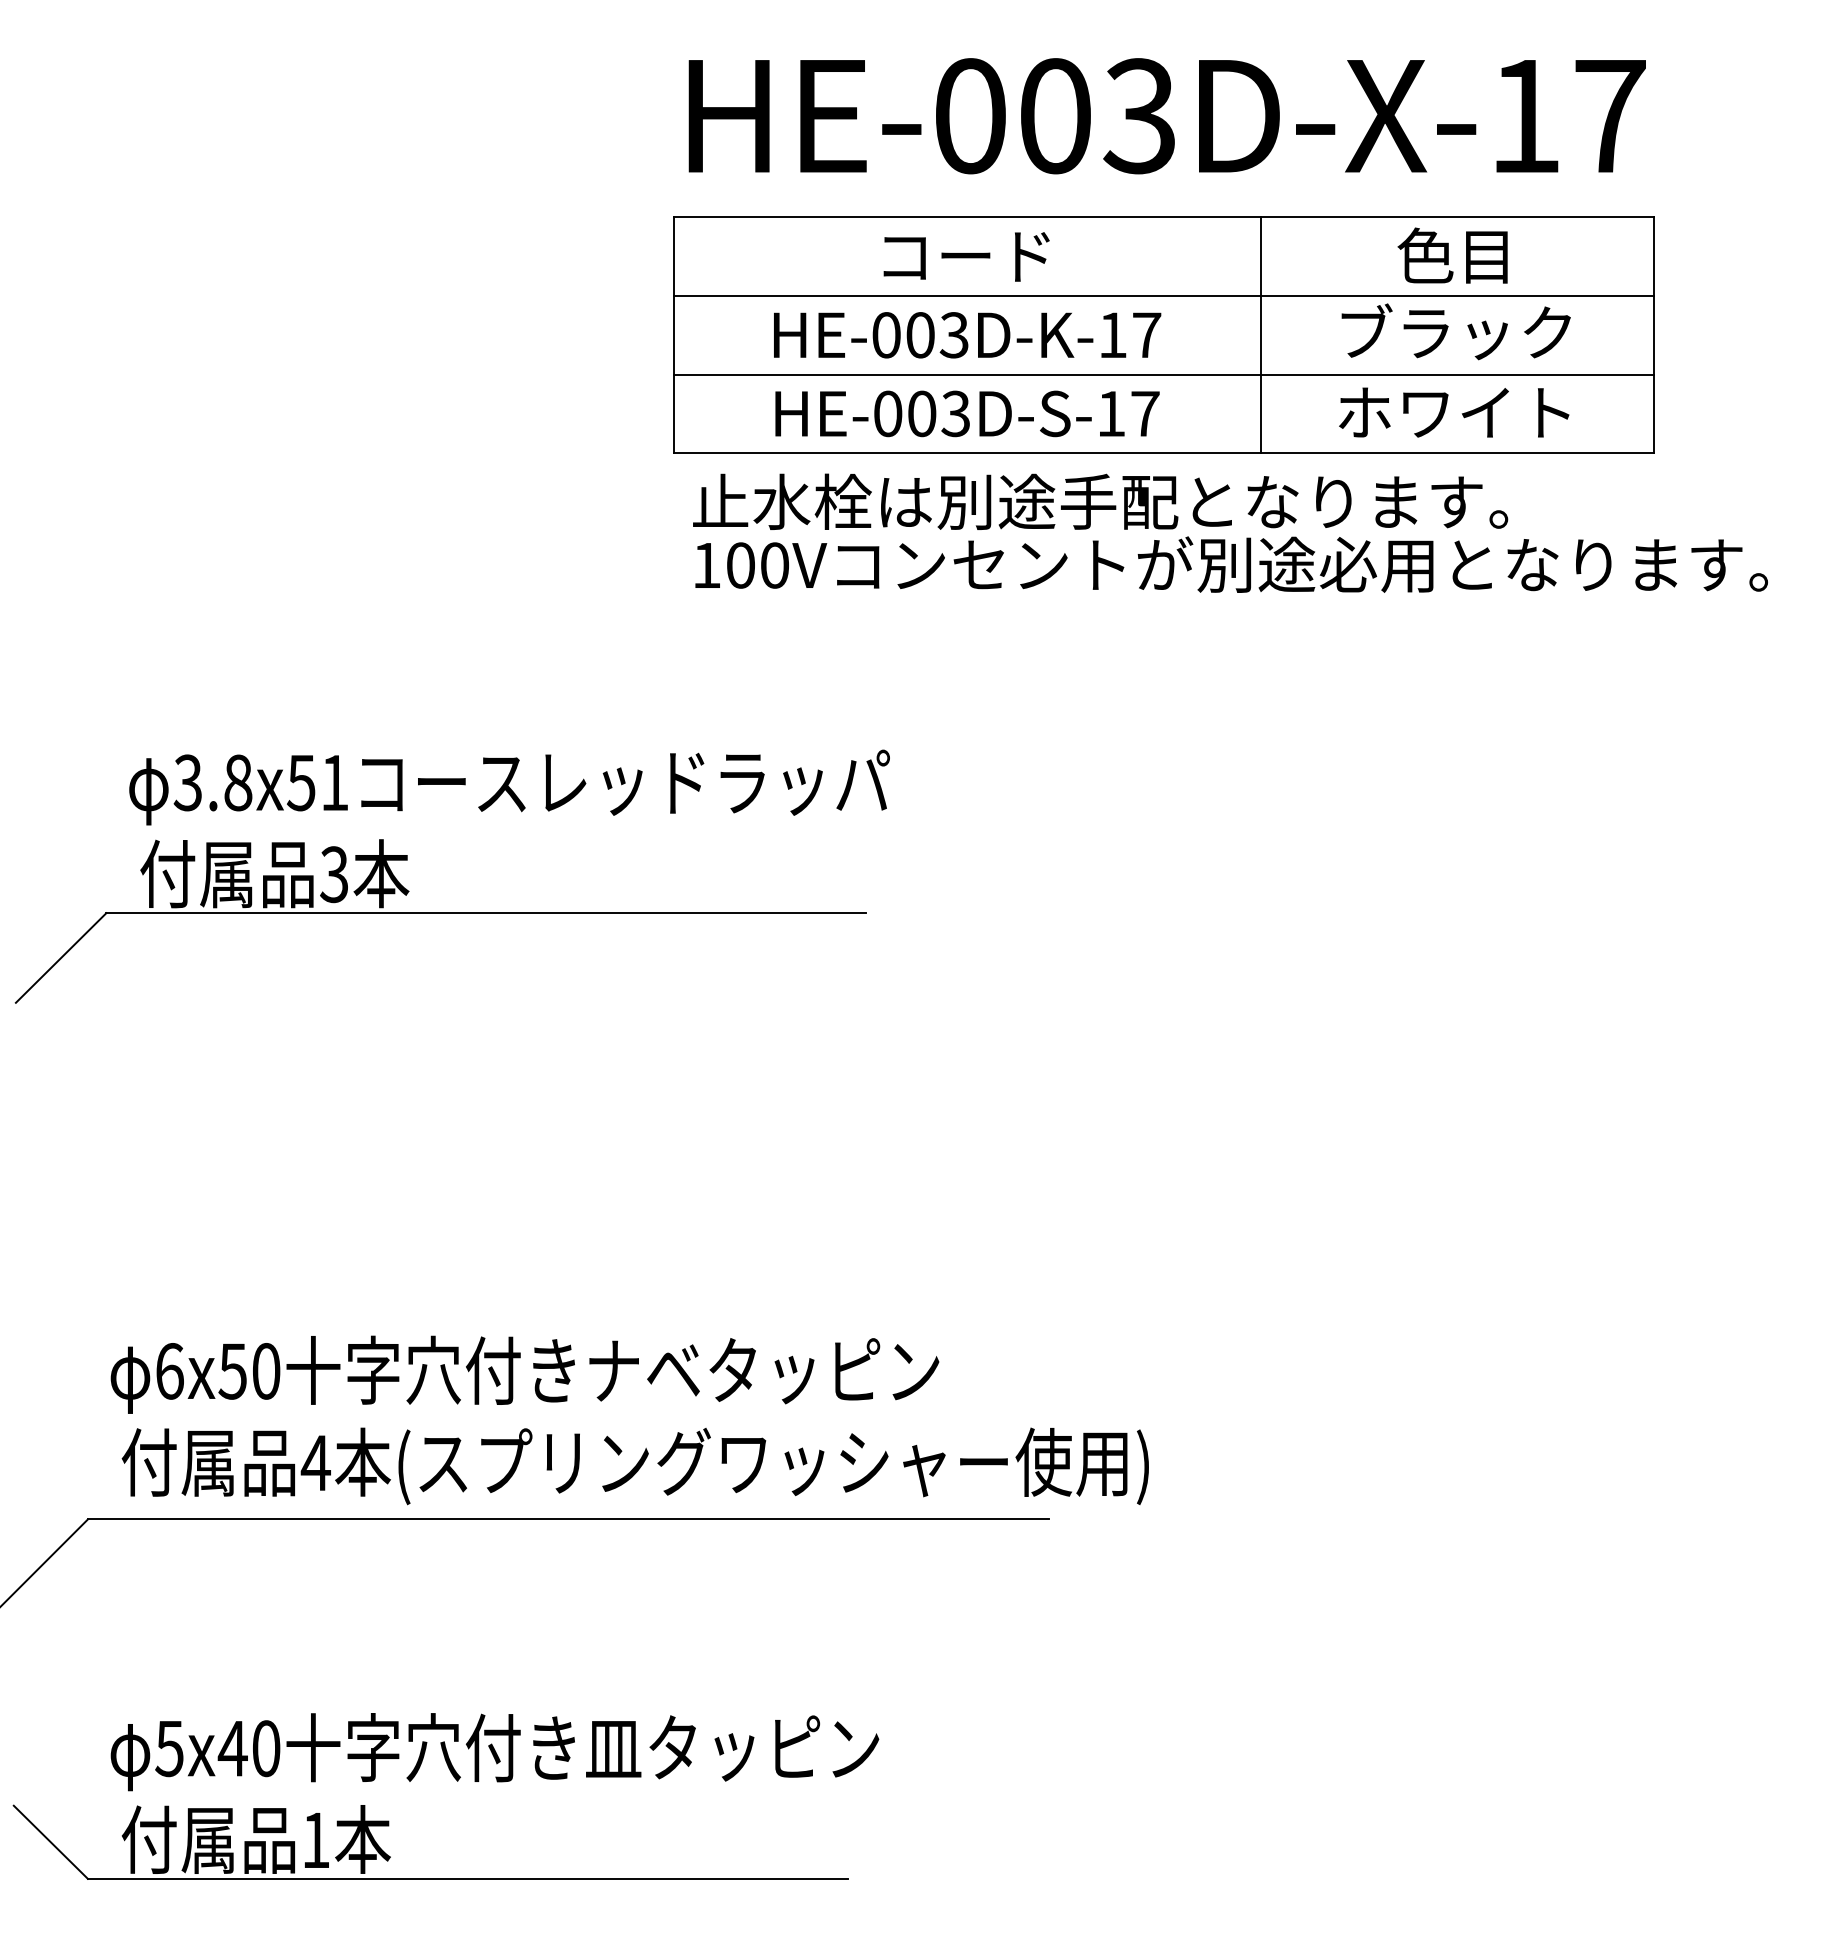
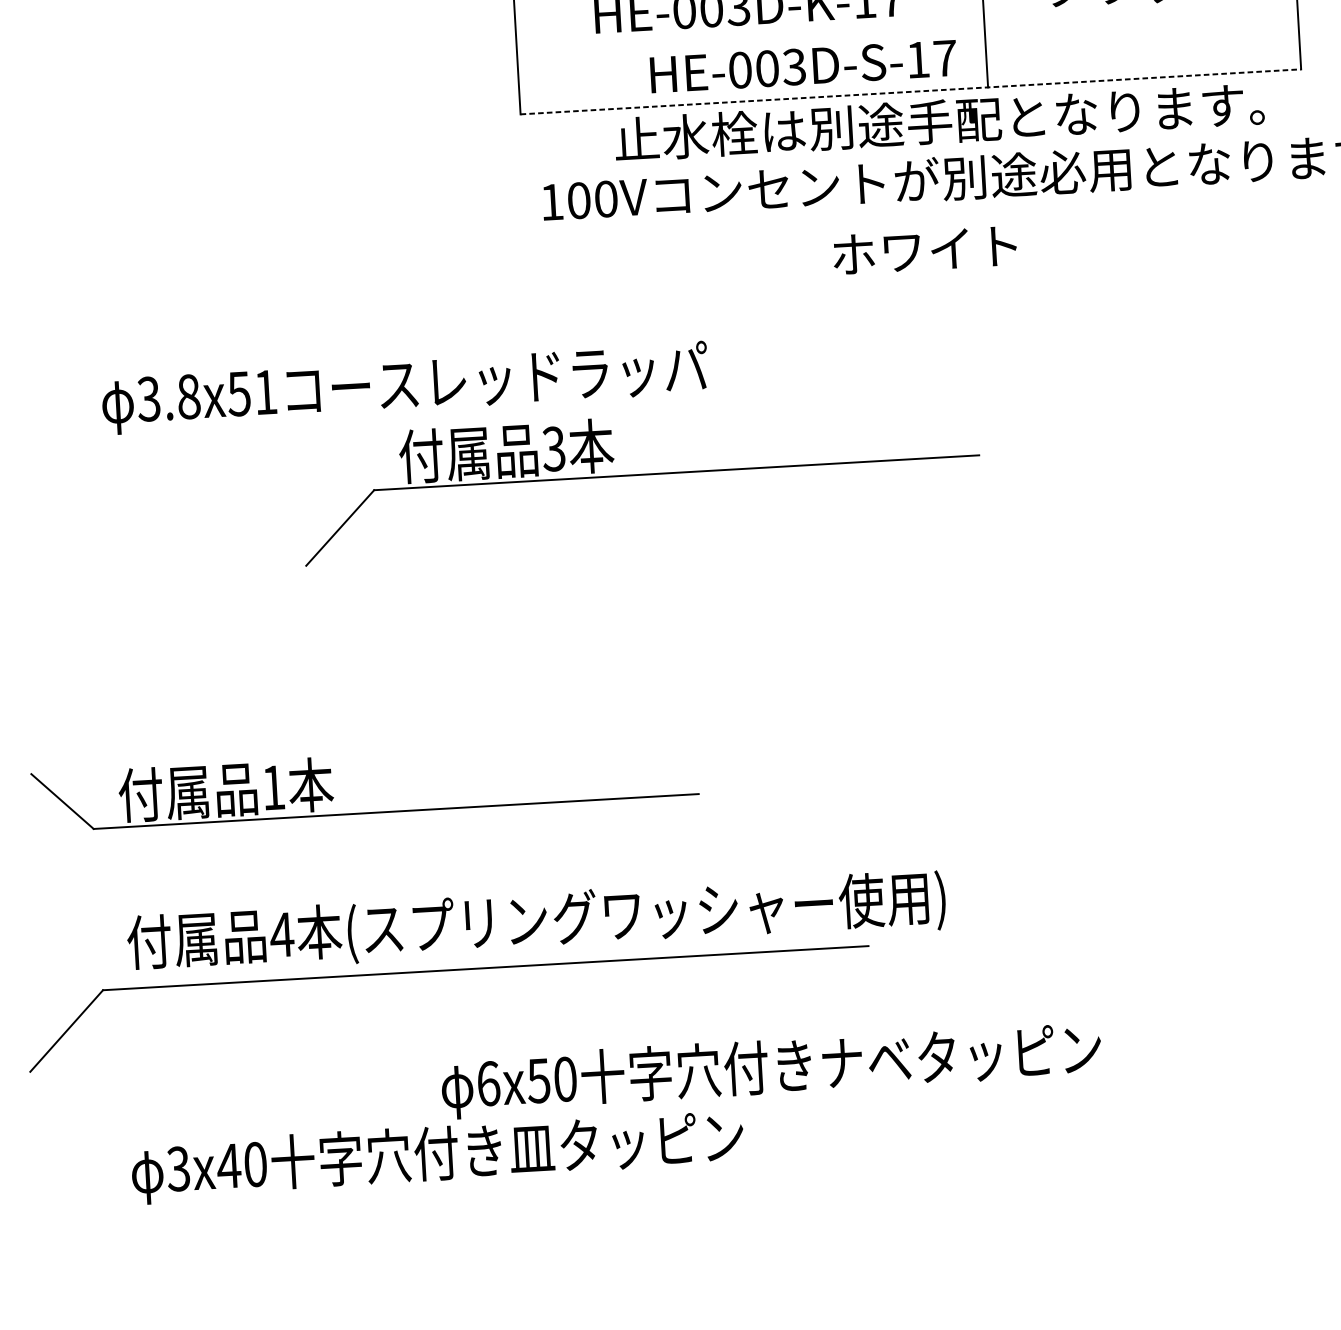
line: (1163, 374) -> (906, 29), removed
text: (1454, 412) -> (925, 250), moved
text: (967, 413) -> (803, 66), moved
line: (1164, 453) -> (911, 92), solid -> dashed
text: (1100, 501) -> (939, 121), moved
part: (440, 913) -> (640, 475), moved
text: (524, 1374) -> (771, 1070), moved
text: (169, 1748) -> (178, 1168), 5x40 -> 3x40
part: (430, 1878) -> (366, 812), moved

